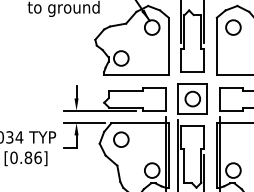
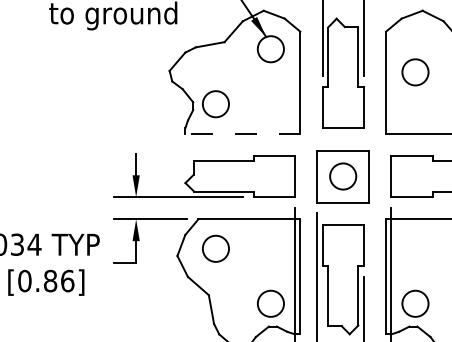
circle: (233, 27) -> (415, 72), moved
line: (135, 75) -> (241, 134), solid -> dashed

